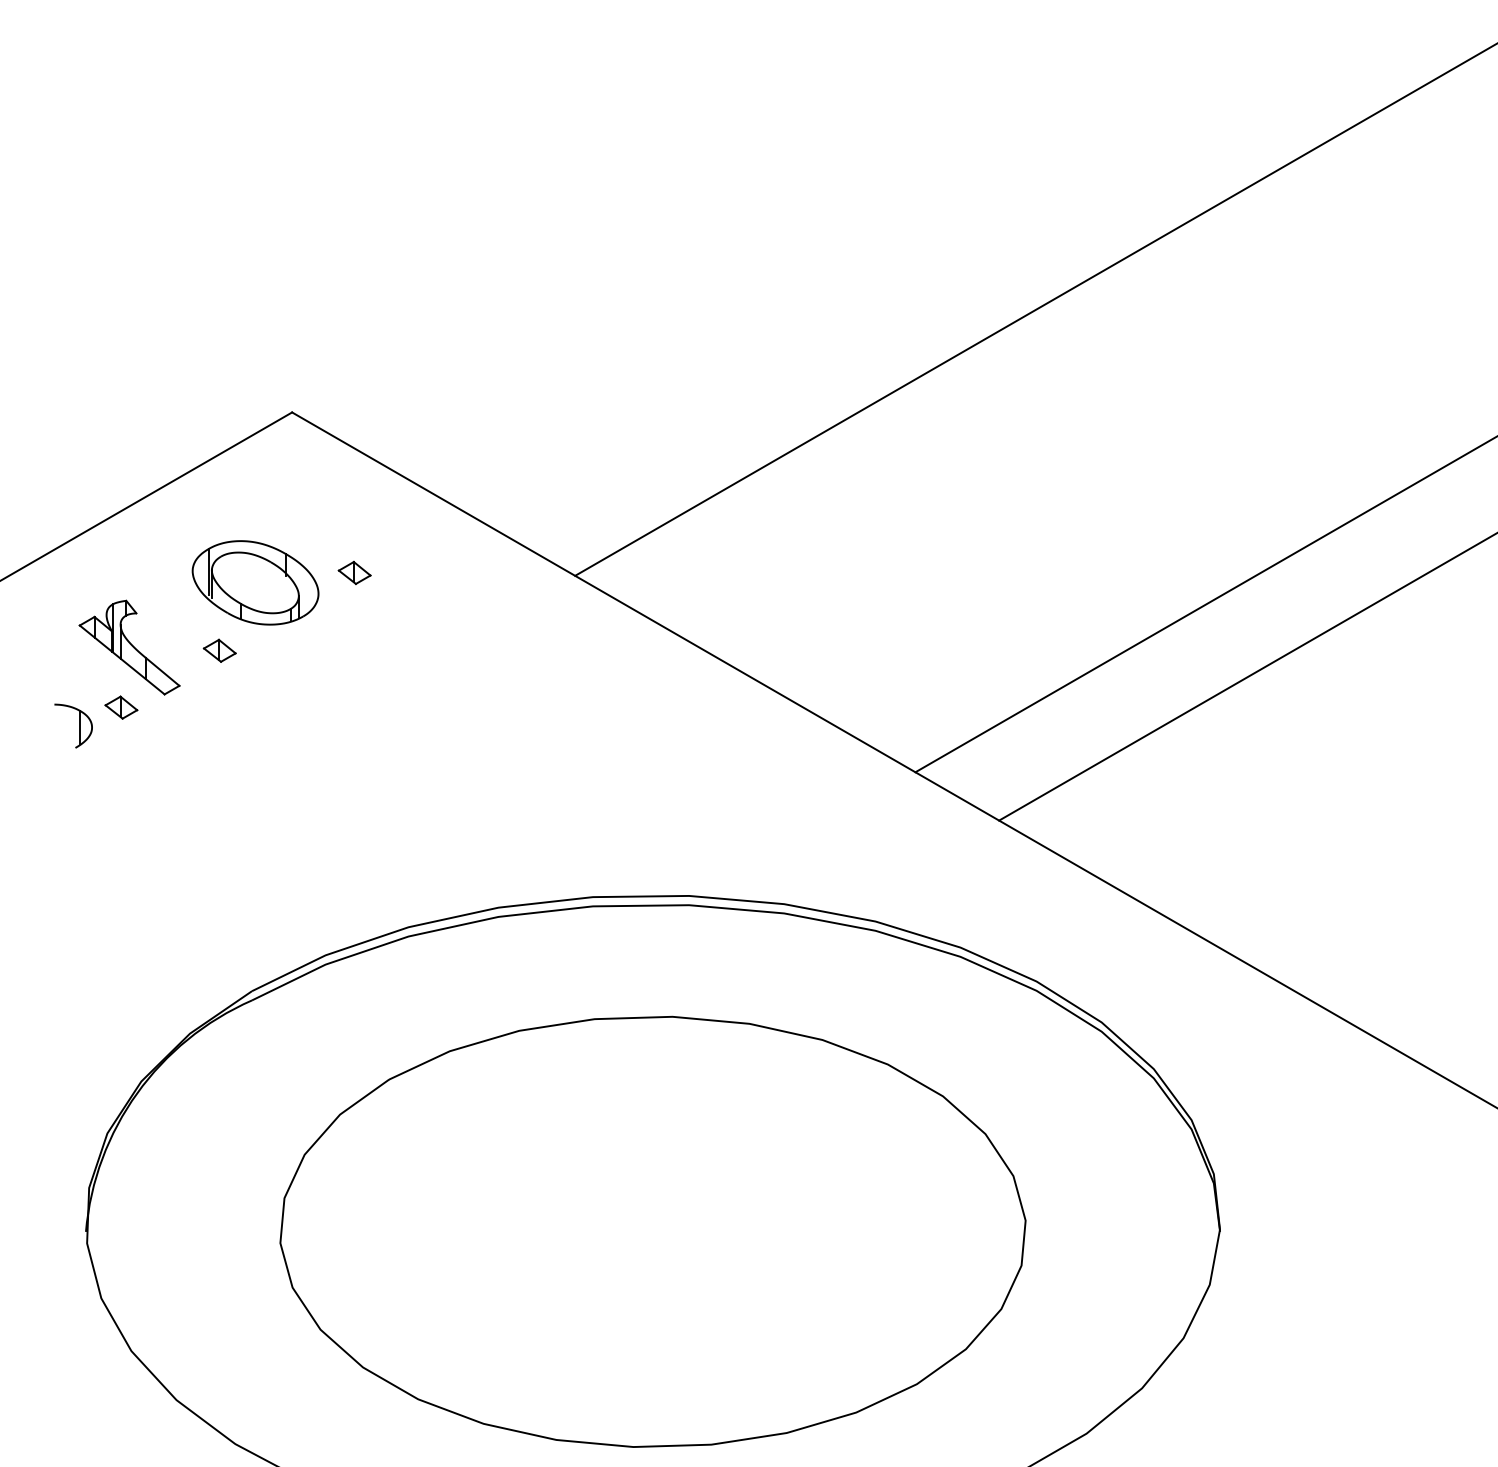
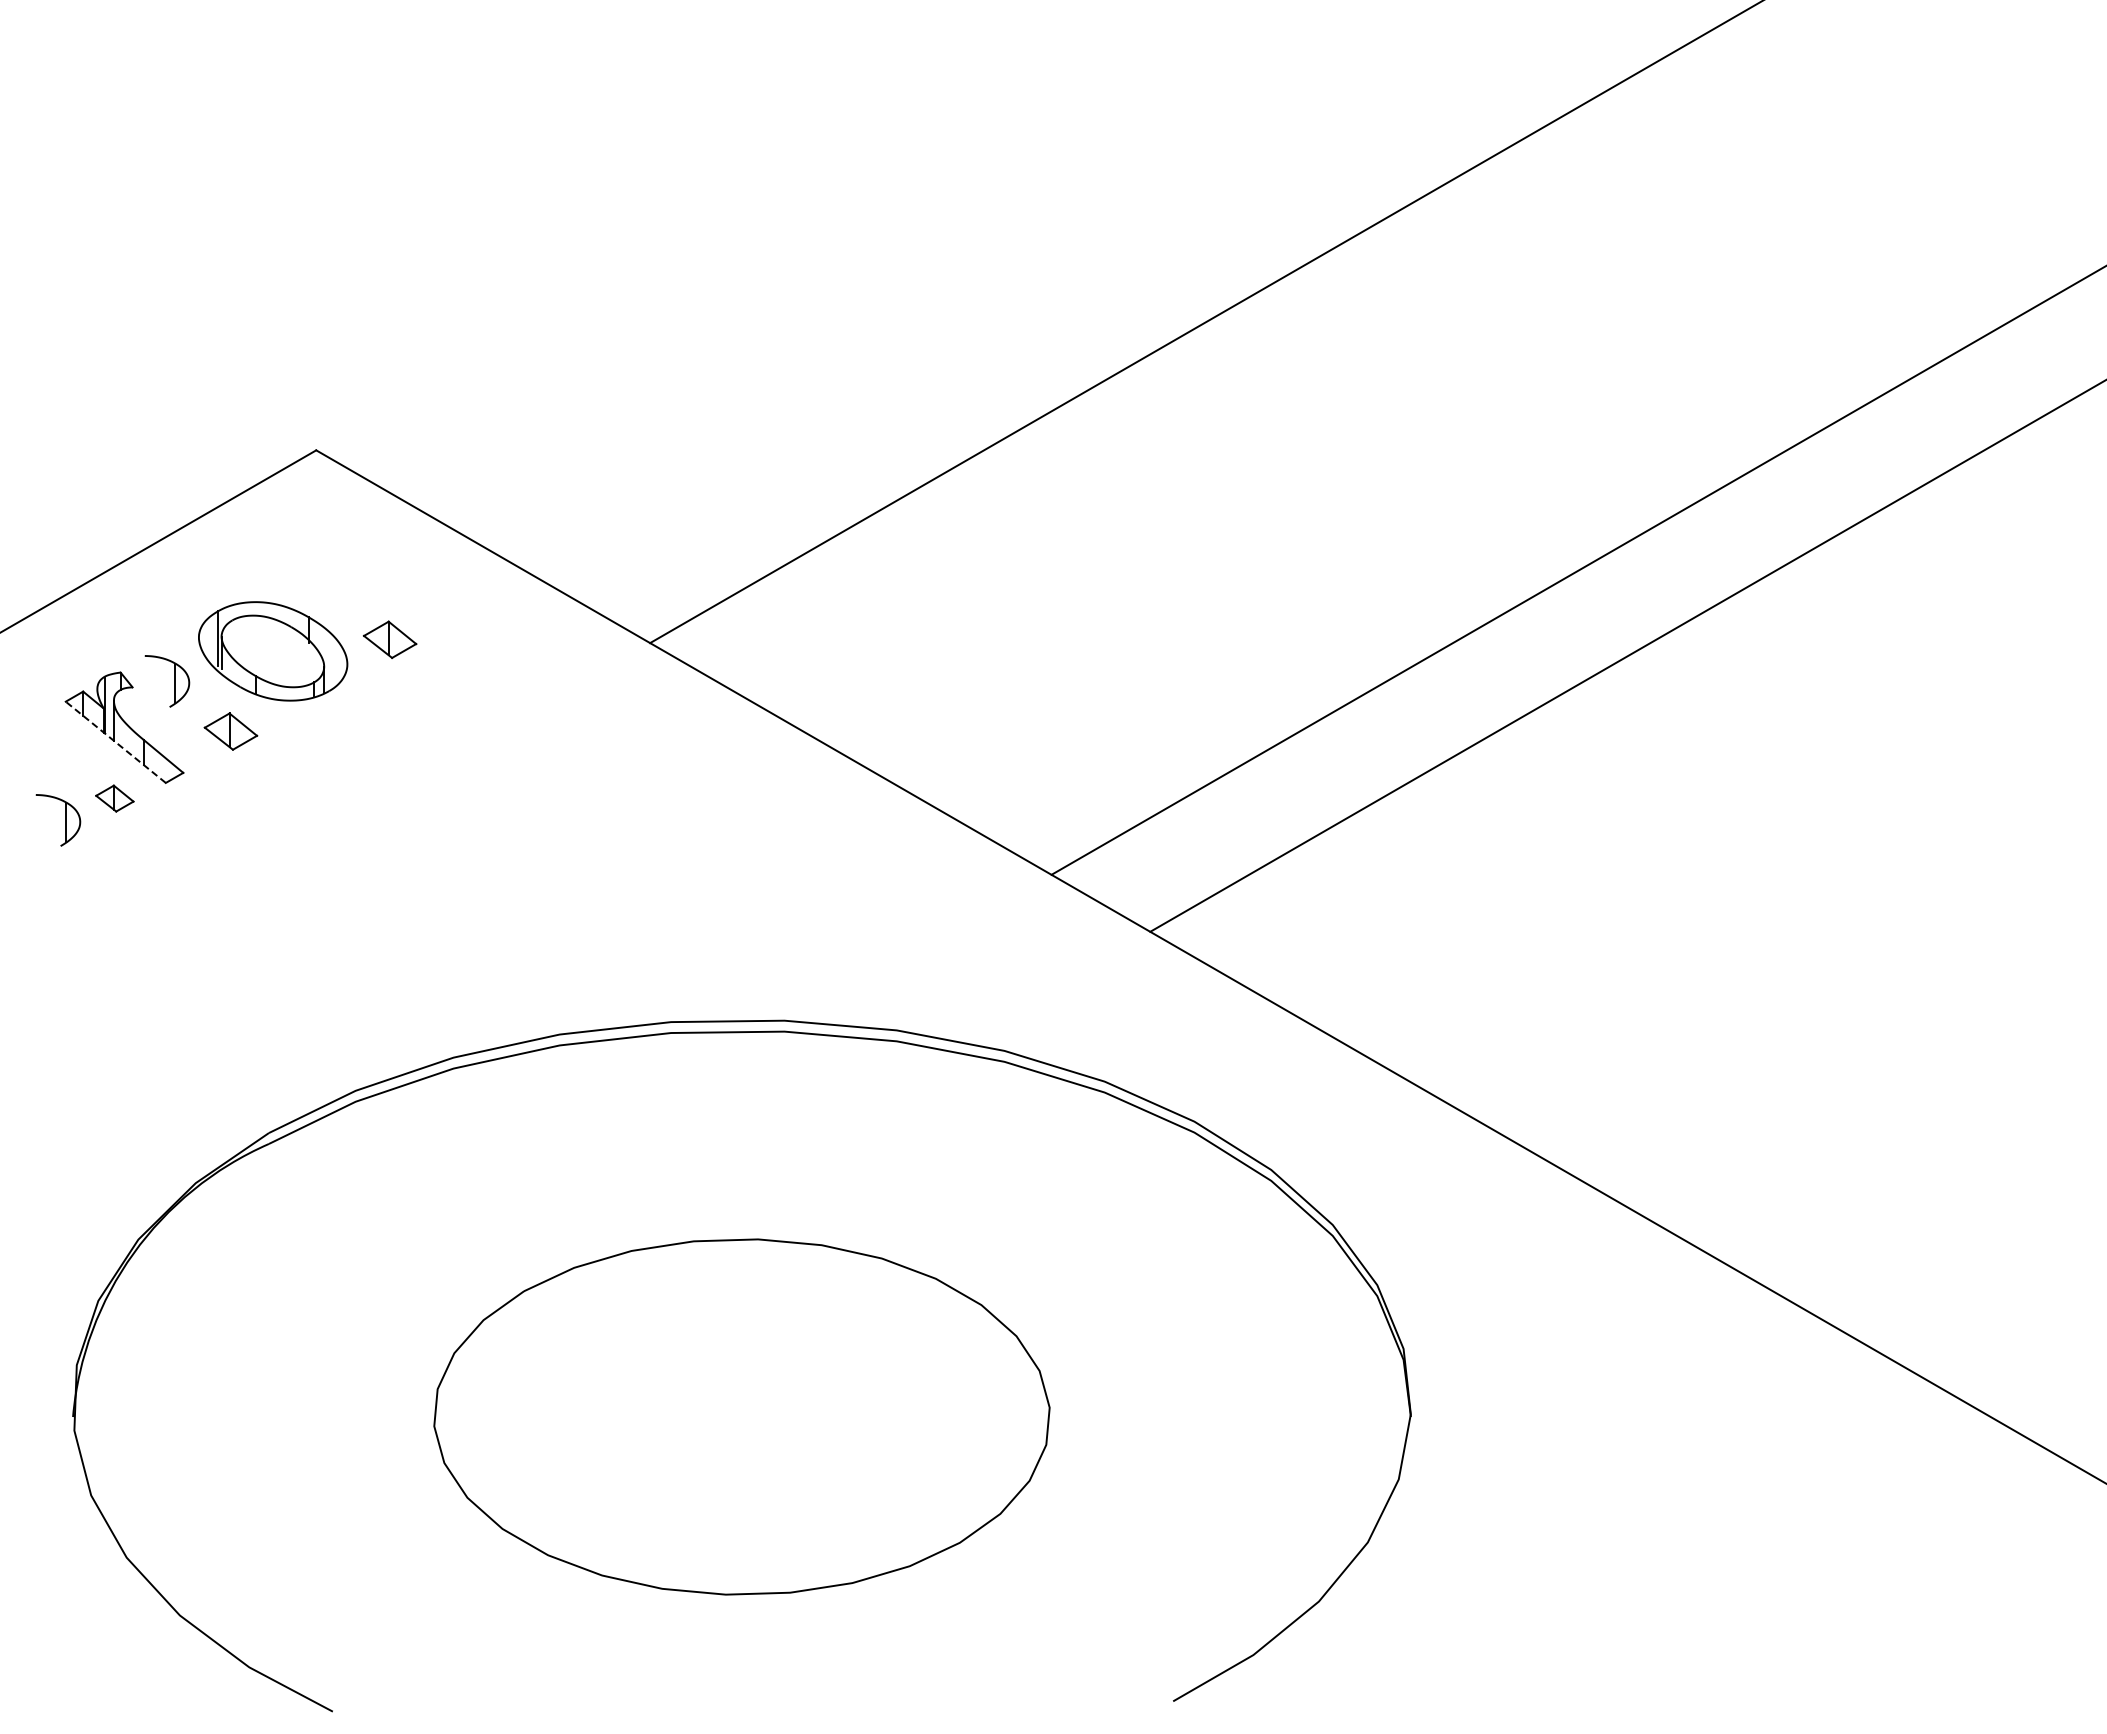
part: (354, 572) -> (389, 639), size x1.4
part: (171, 608) -> (174, 681), added
part: (219, 650) -> (230, 731), size x1.4
line: (121, 660) -> (115, 742), solid -> dashed
part: (652, 1231) -> (741, 1416), size x0.7

